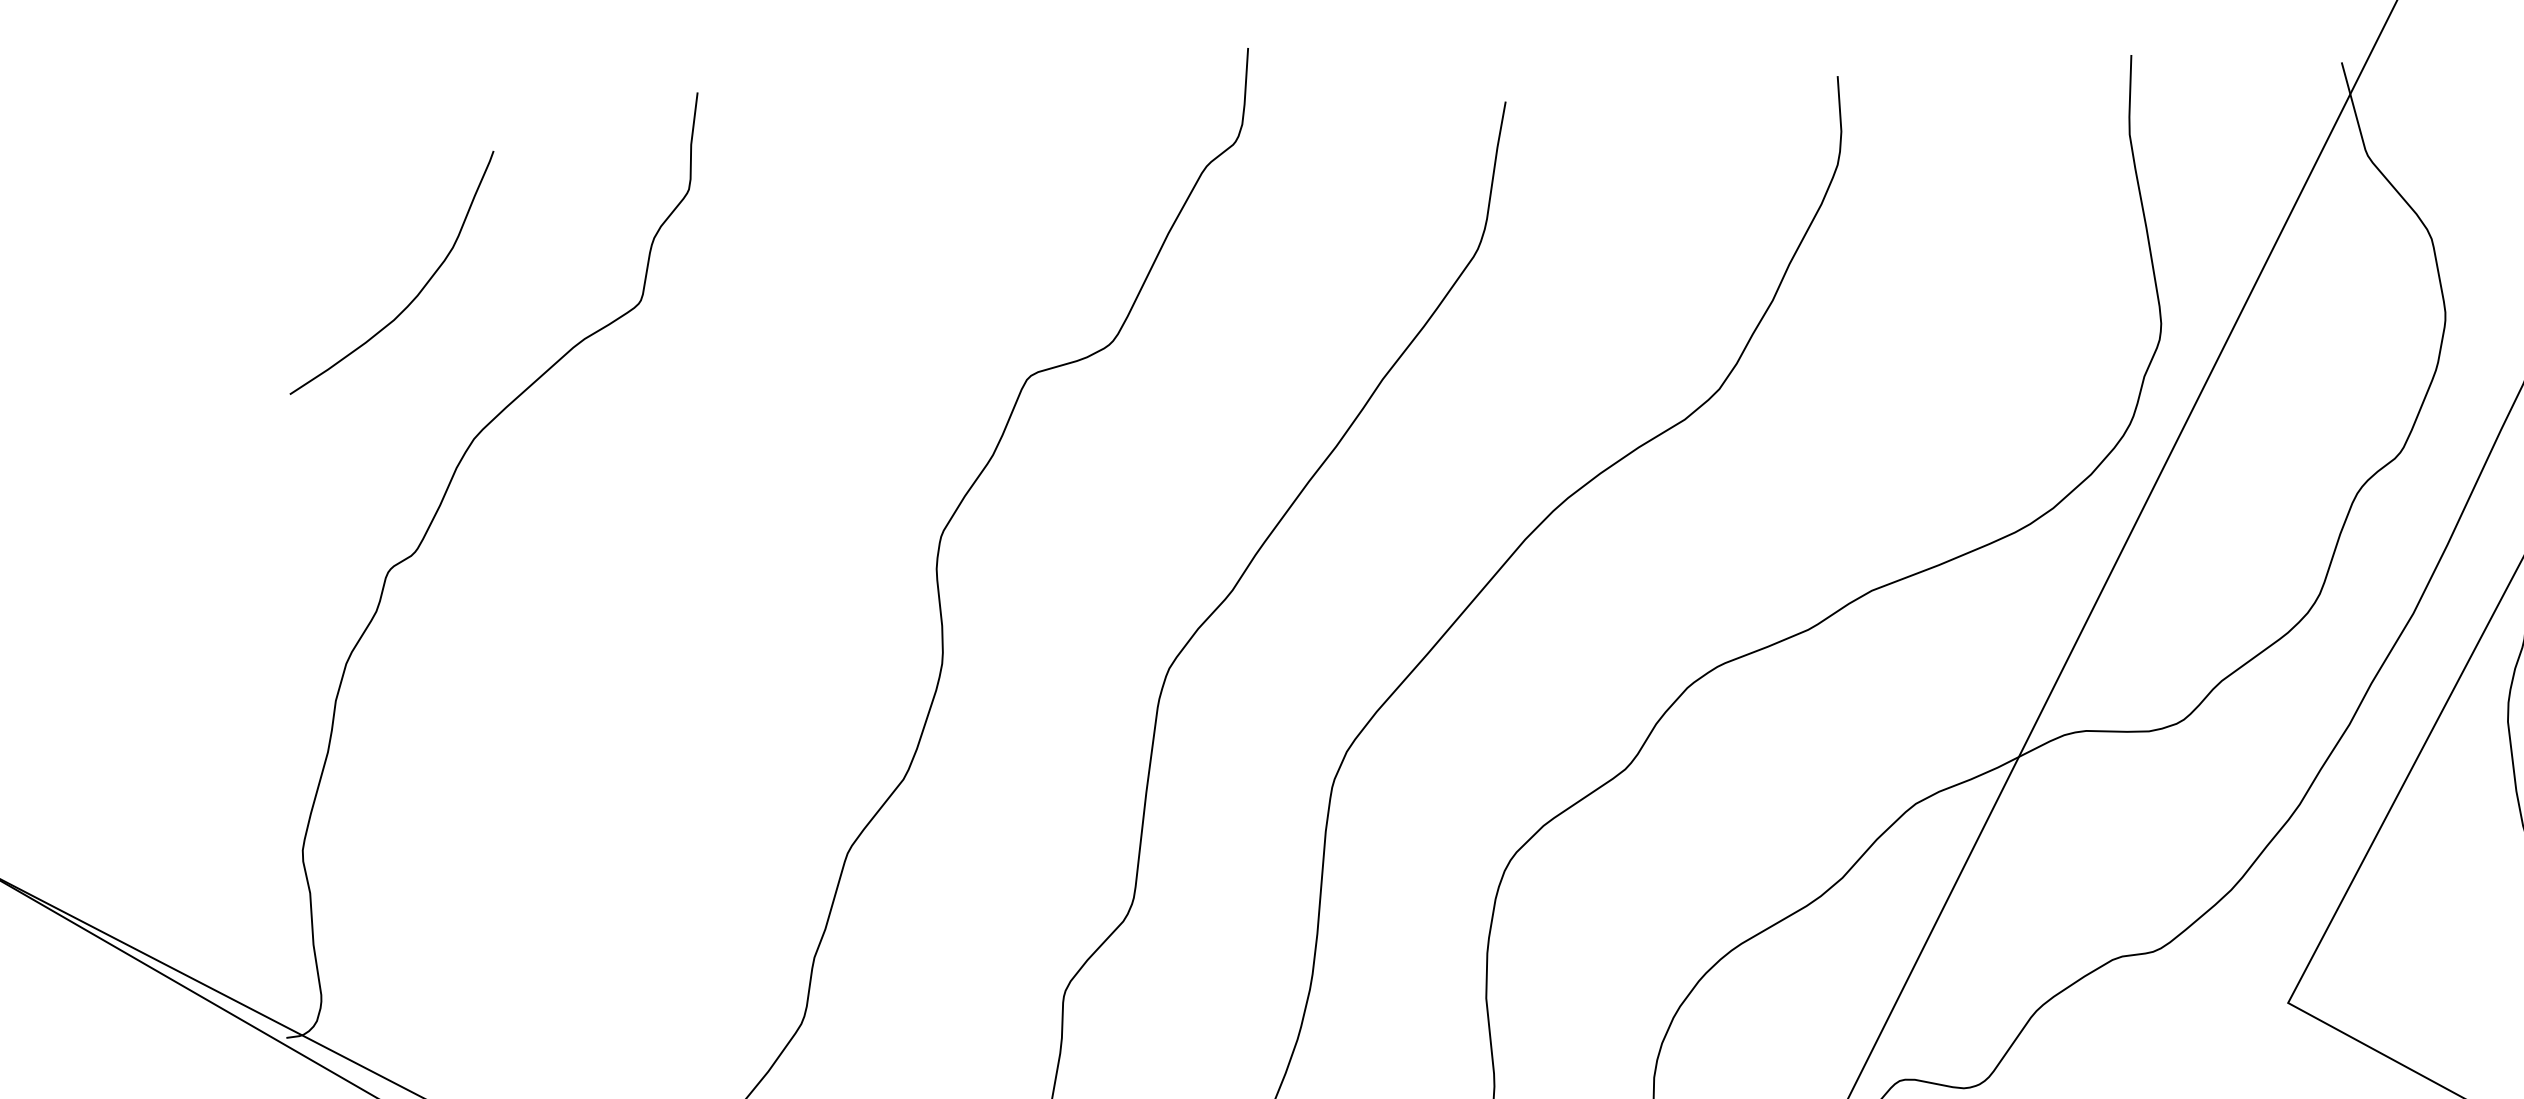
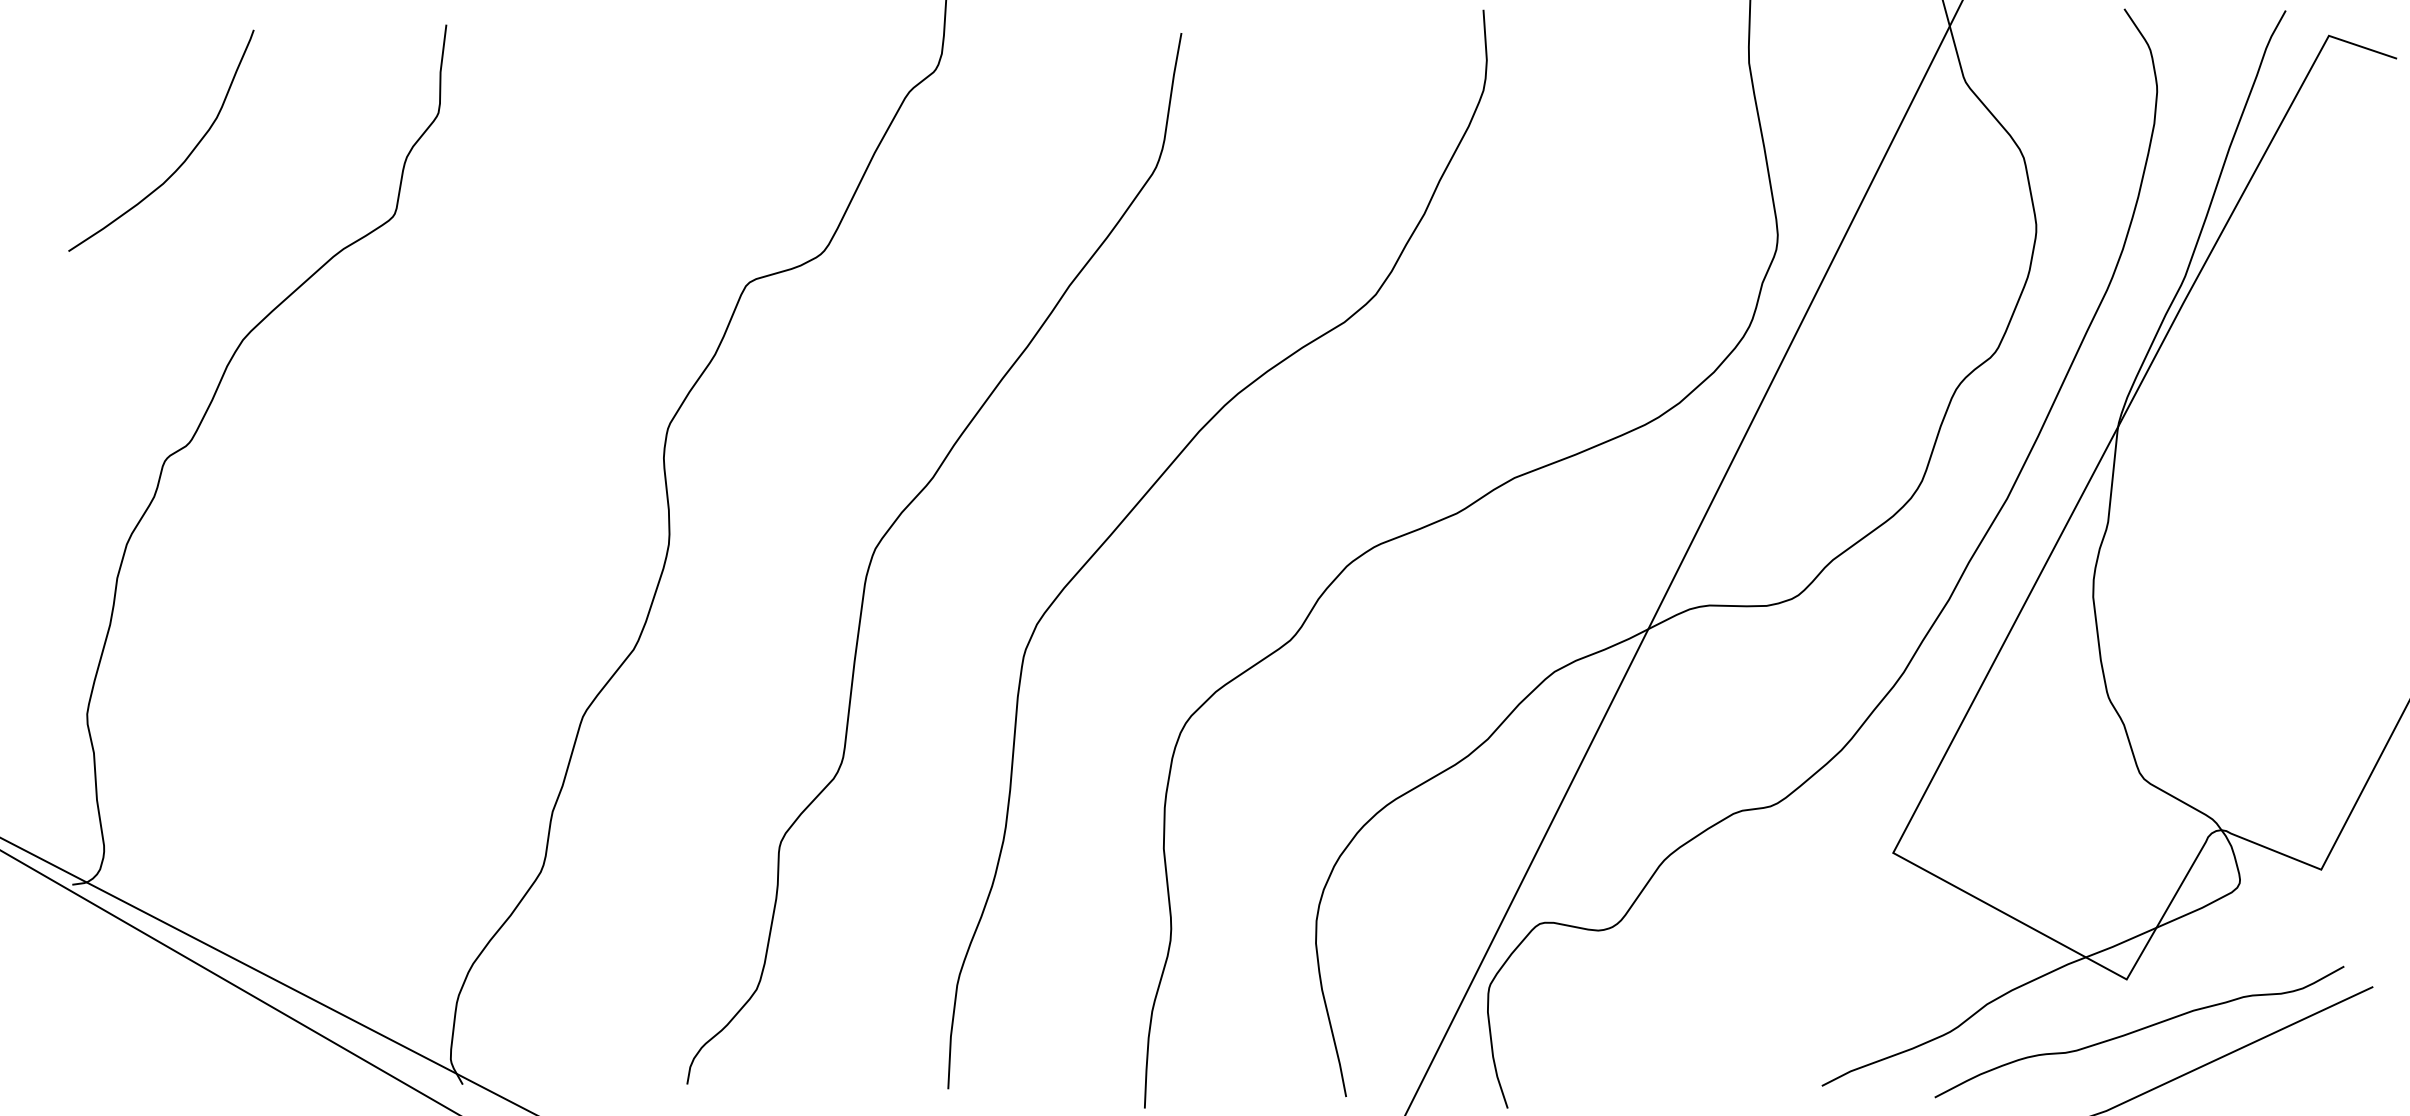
curve: (418, 292) -> (185, 158), moved

